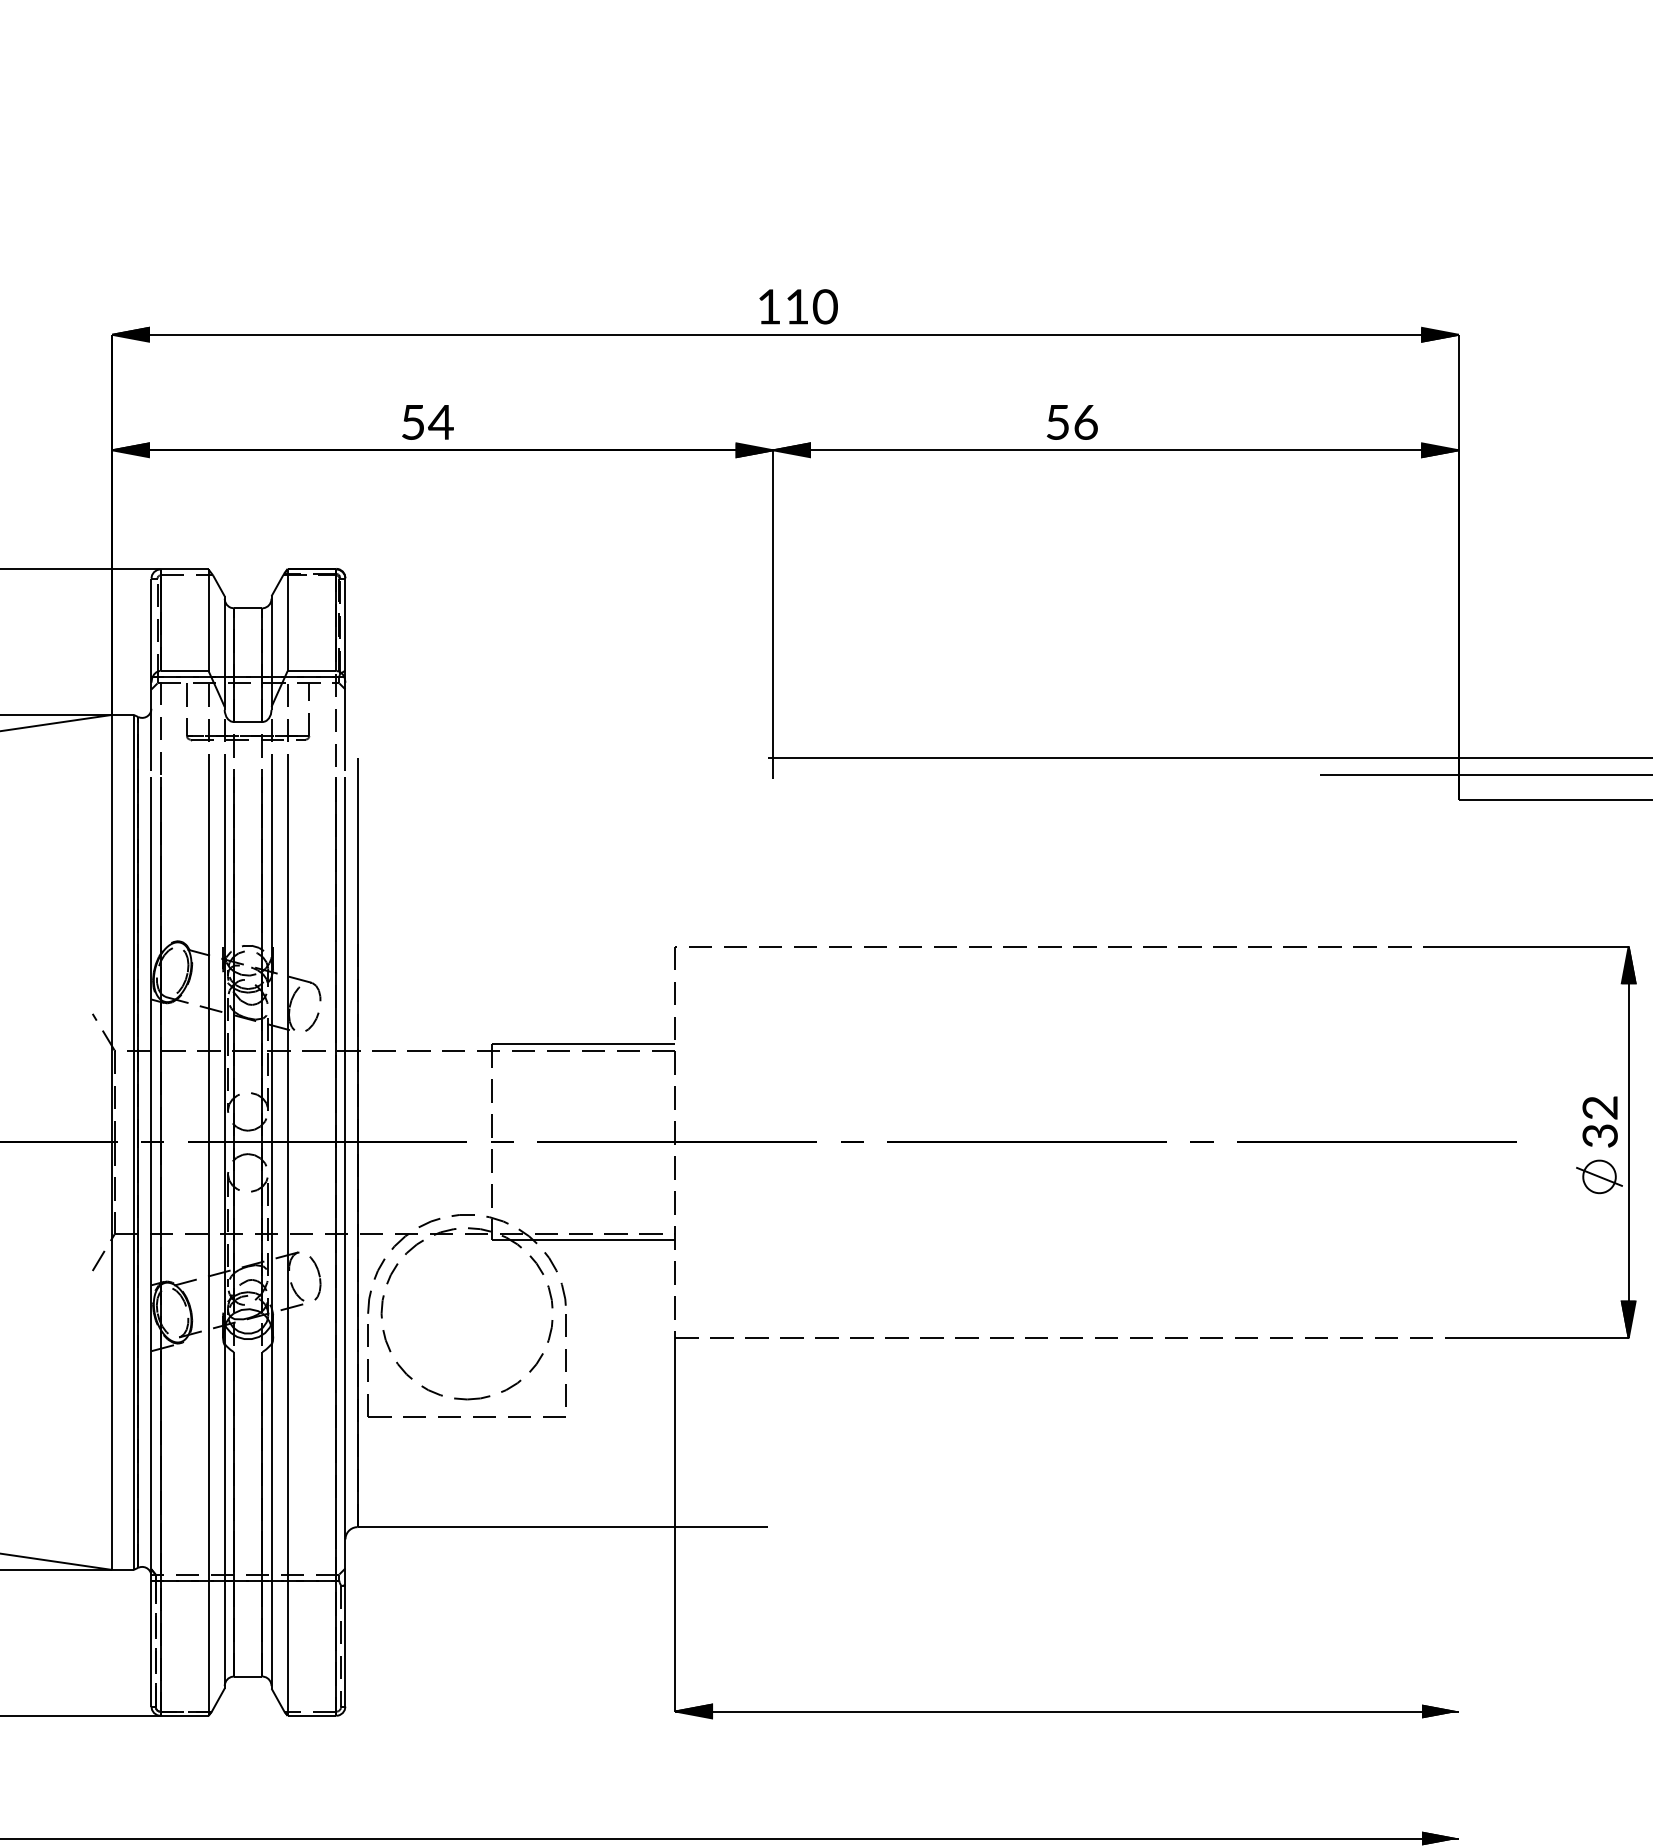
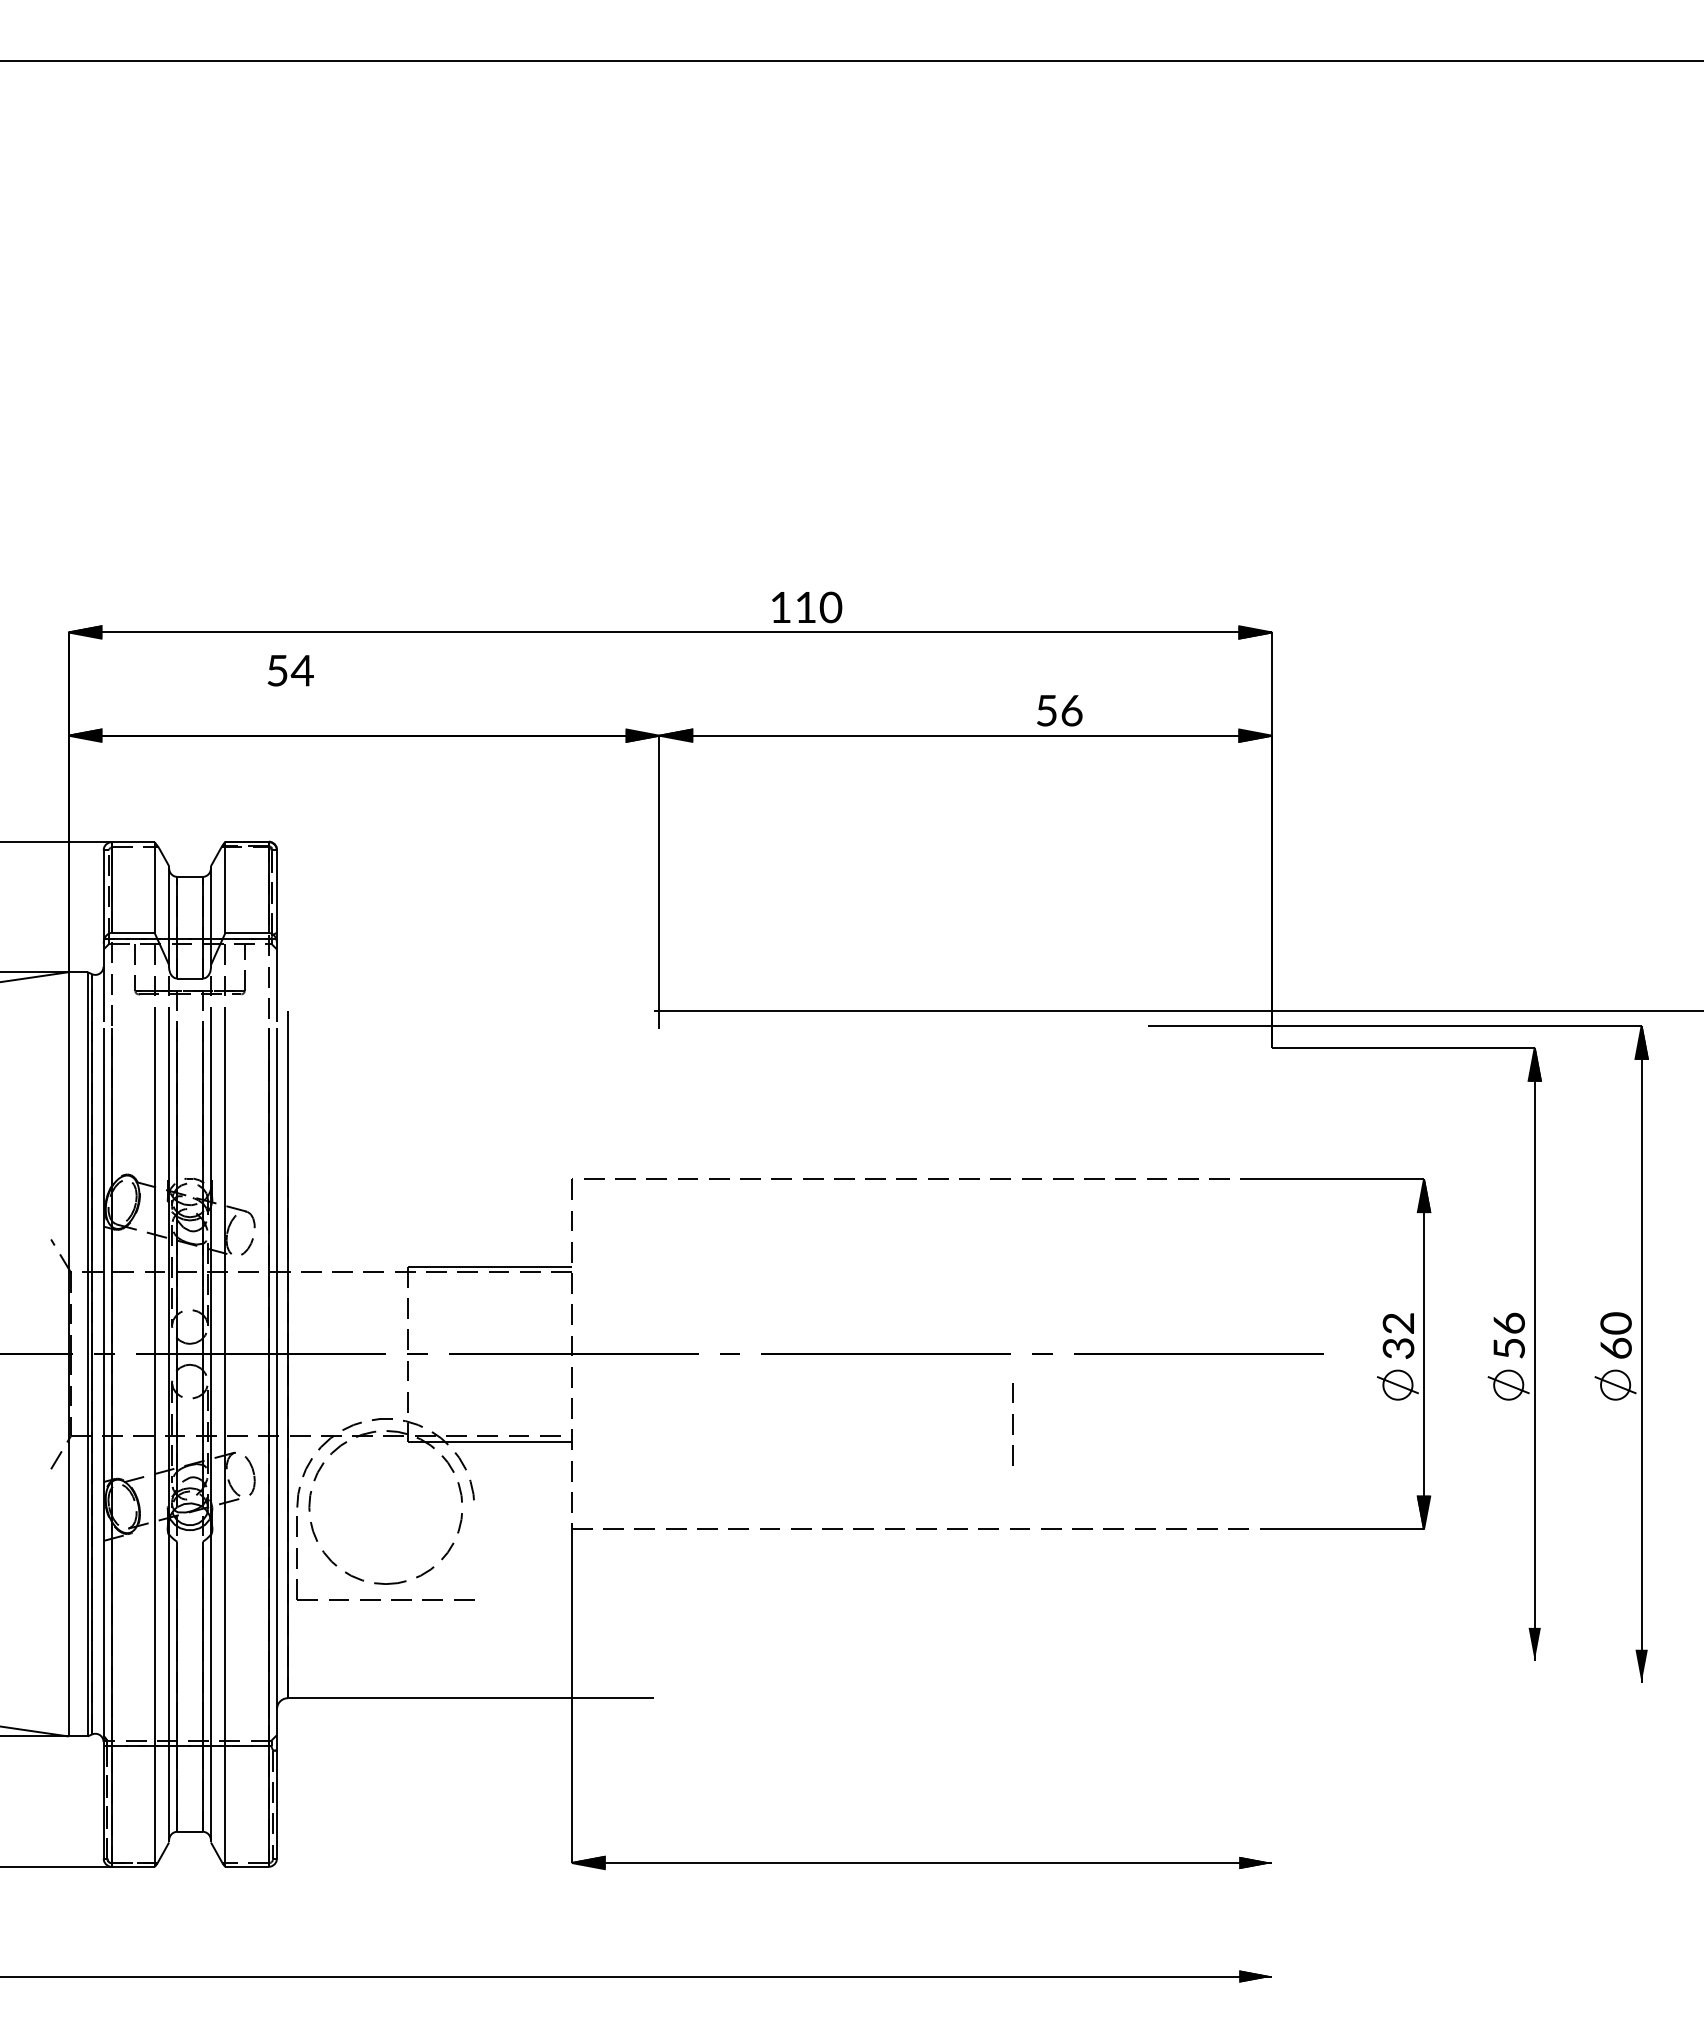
text: (799, 306) -> (807, 607), moved
text: (427, 422) -> (290, 670), moved
text: (1072, 422) -> (1059, 710), moved
line: (566, 1360) -> (1012, 1424), moved

